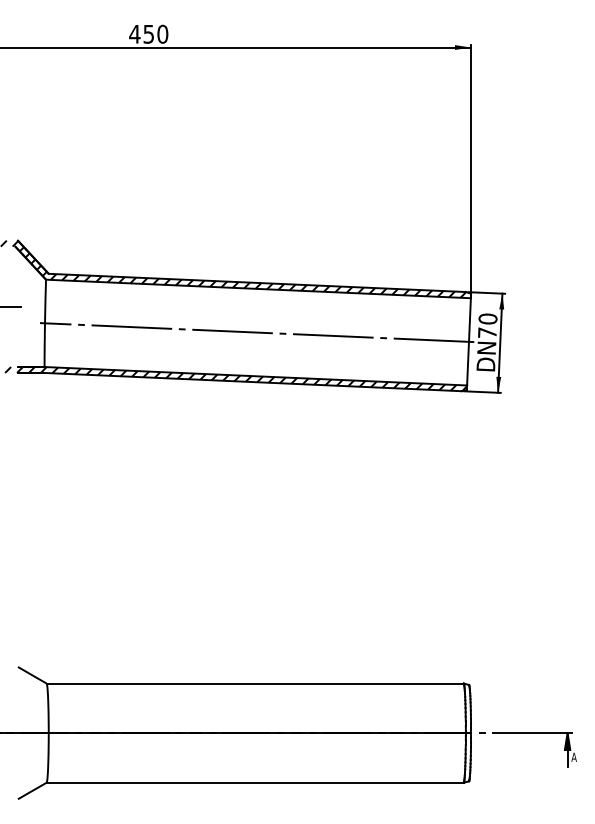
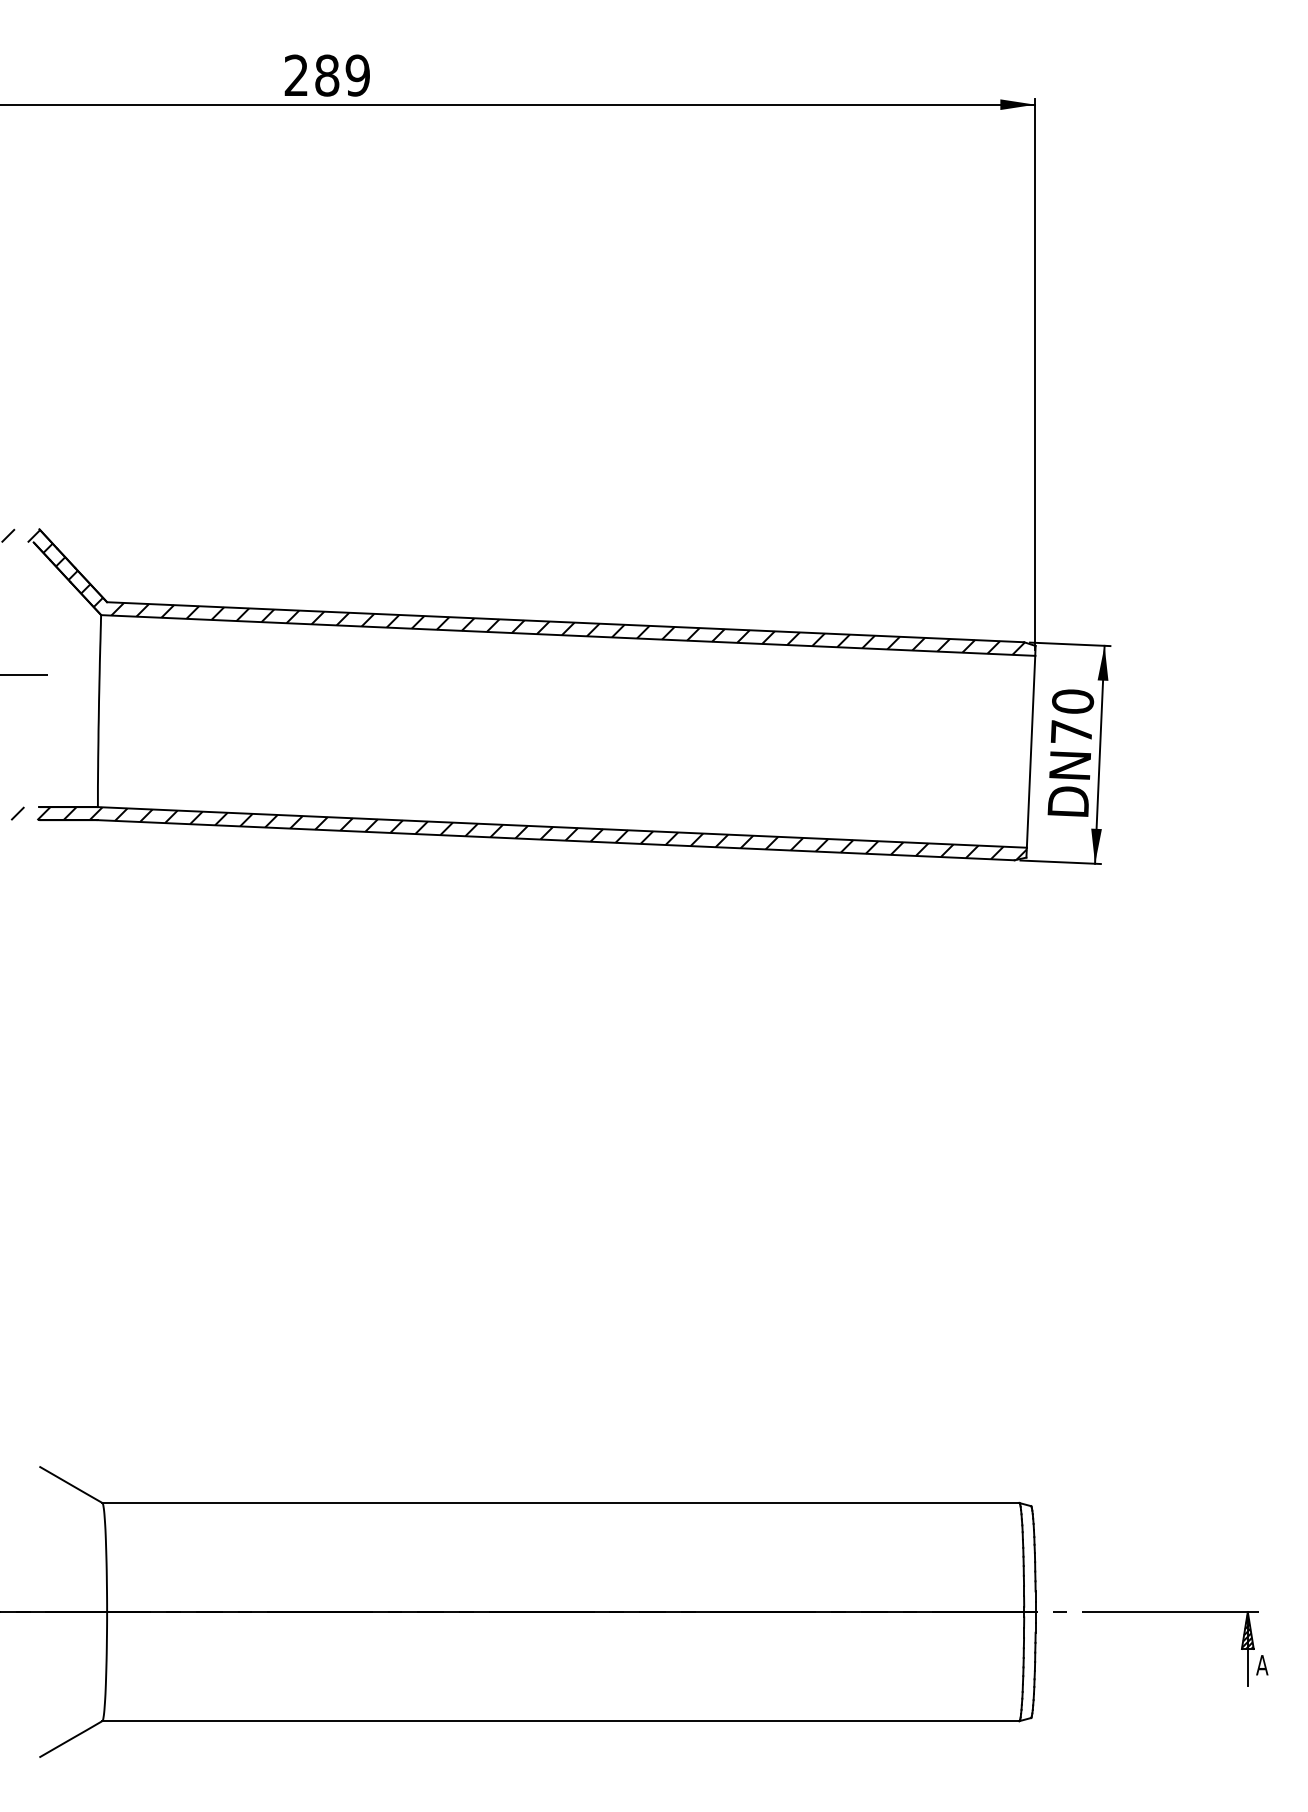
text: (148, 33) -> (326, 73), 450 -> 289
line: (257, 332) -> (566, 731), removed

